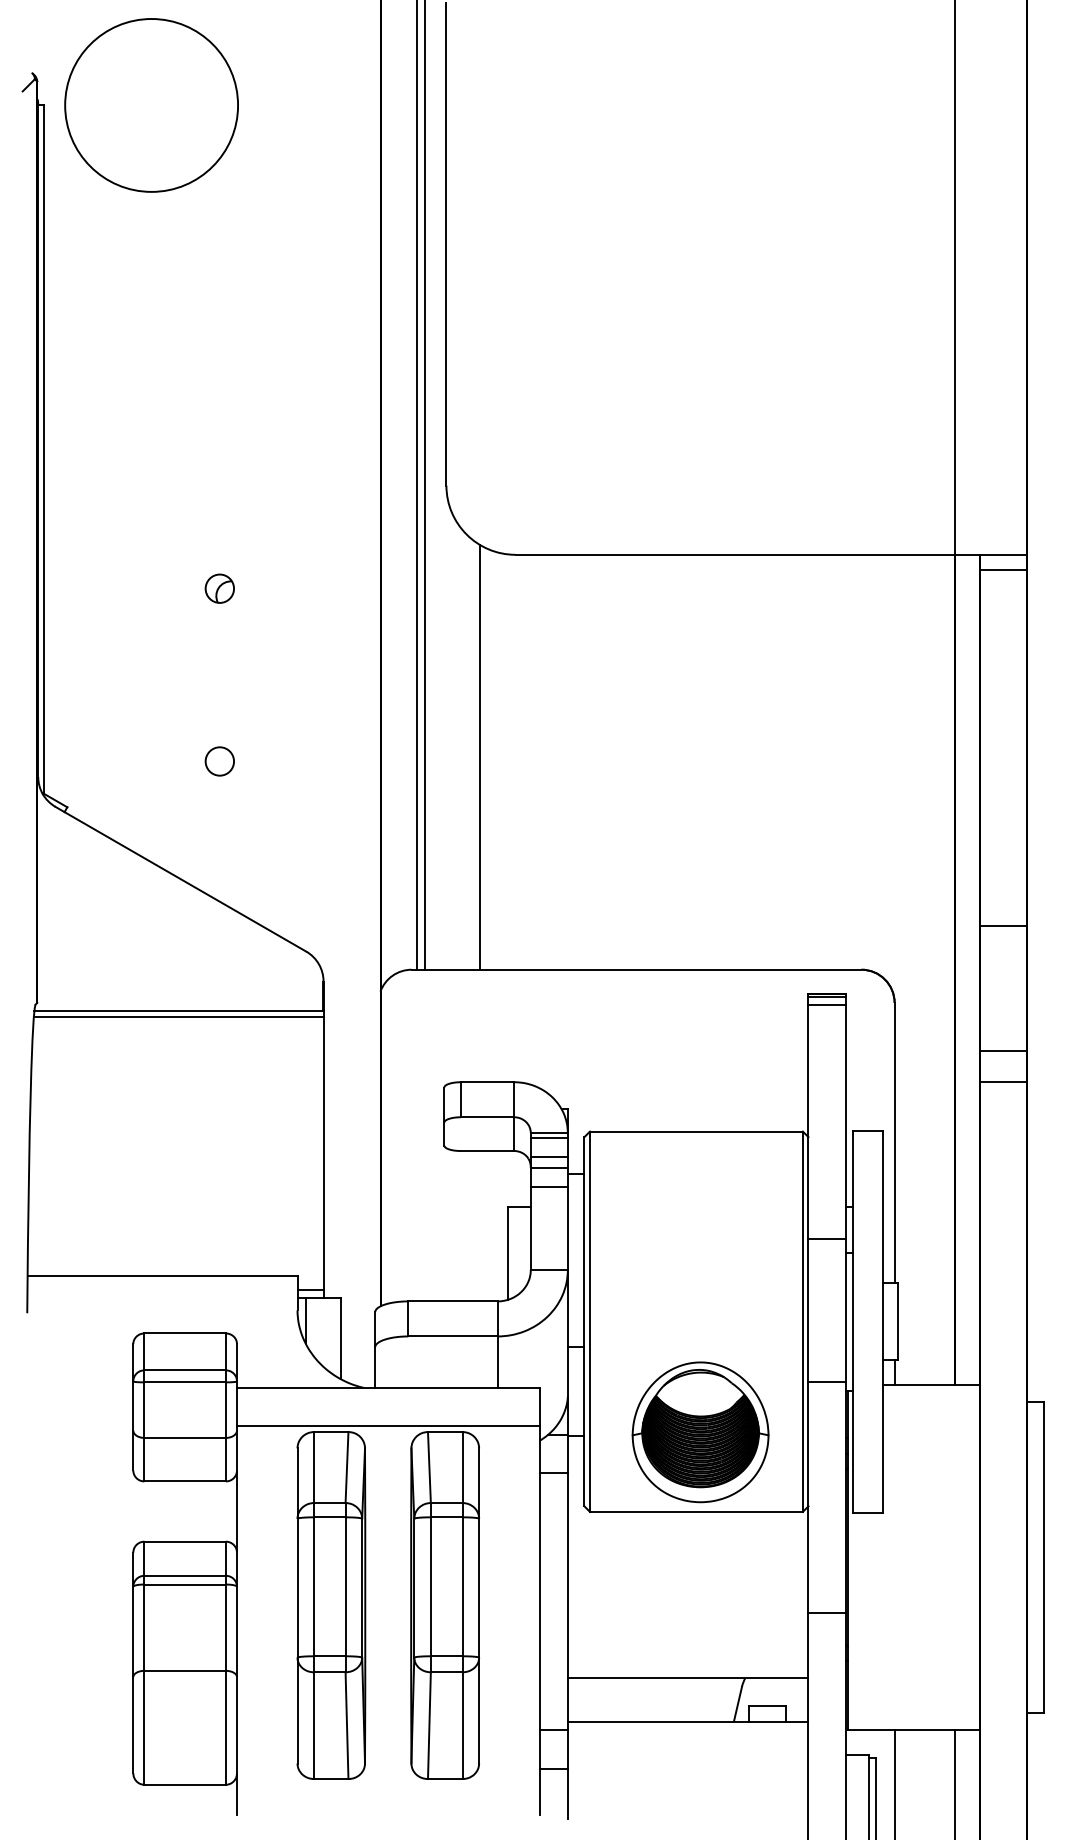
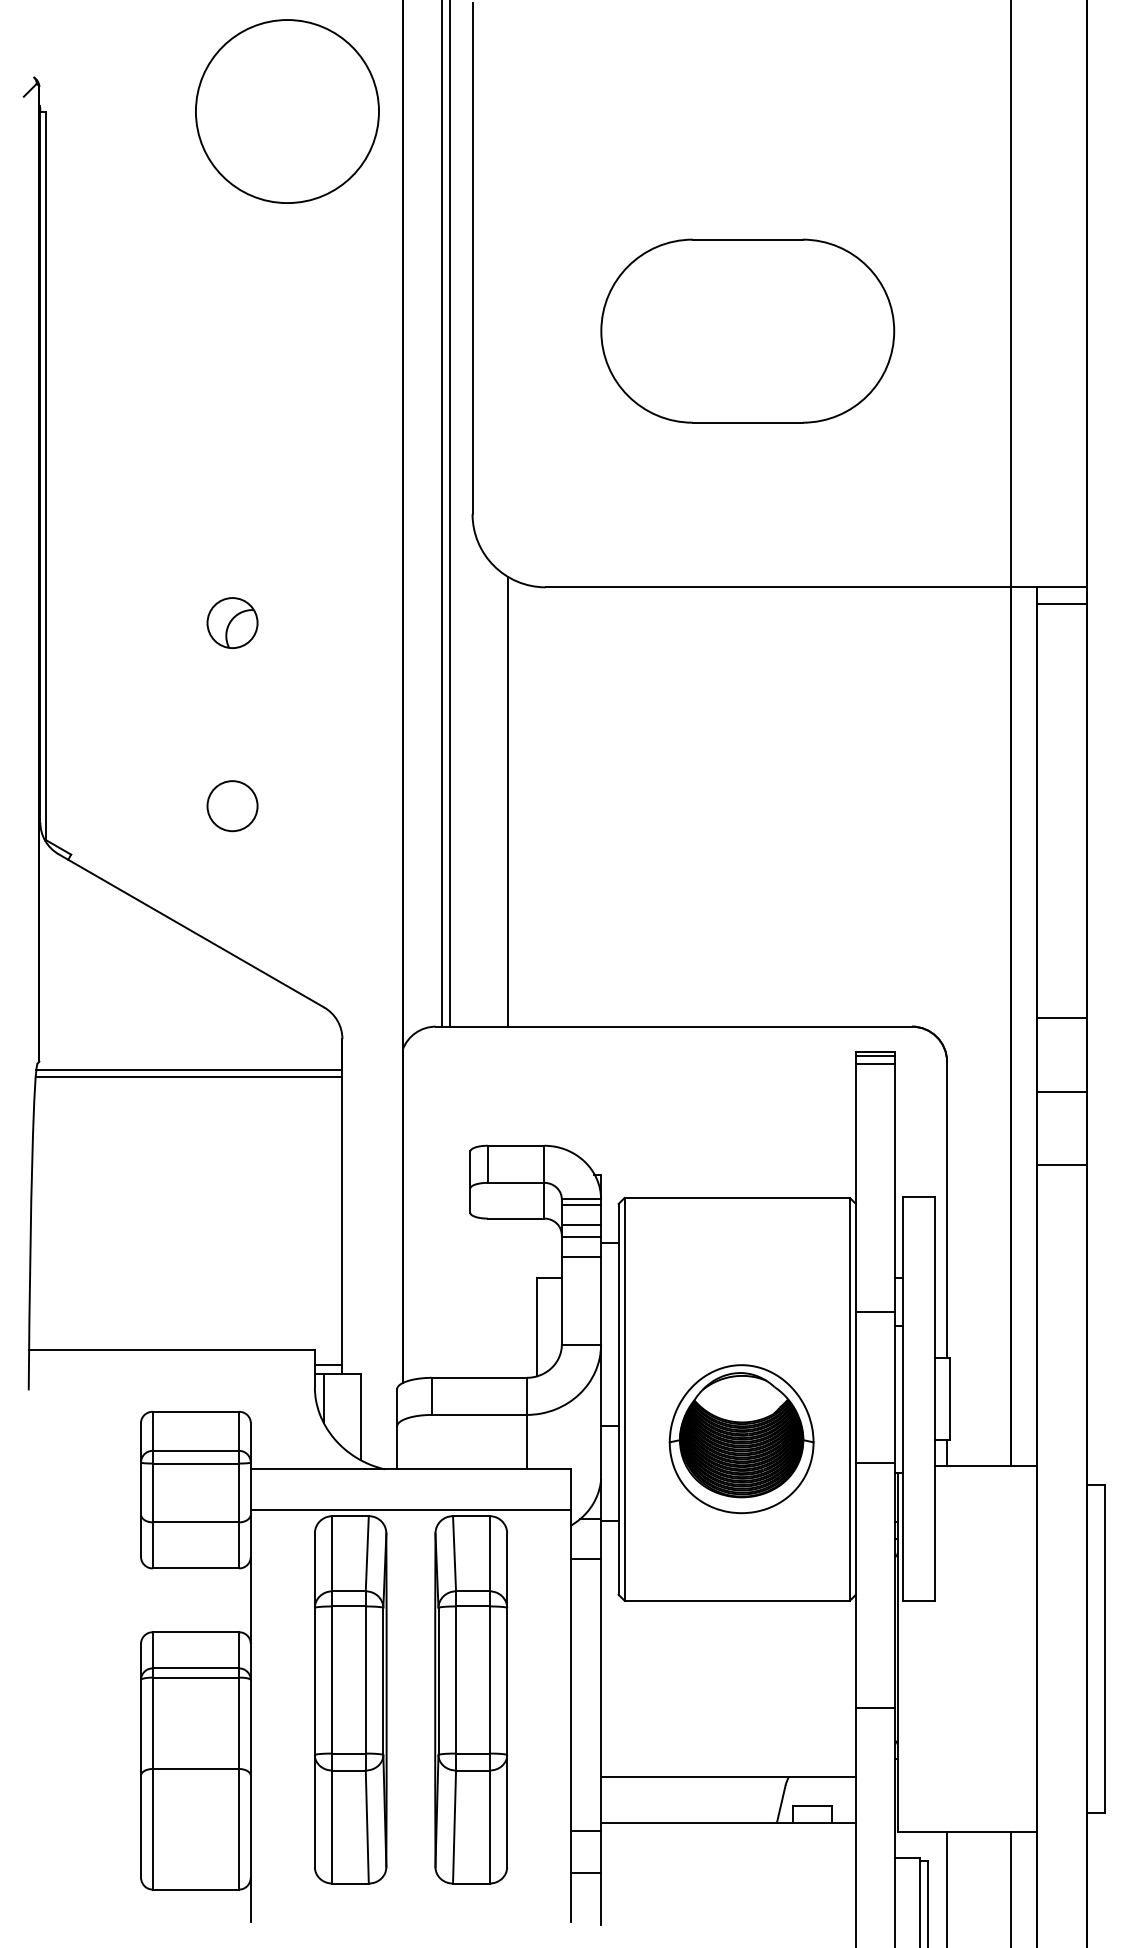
circle: (151, 105) -> (287, 111), moved
part: (706, 312) -> (747, 330), added
part: (219, 588) -> (232, 623), size x1.67
circle: (219, 761) -> (232, 806), size x1.67
line: (1002, 925) -> (1061, 1017), moved
line: (1002, 1051) -> (1061, 1165), moved
line: (1002, 1082) -> (1061, 1092), moved
part: (700, 1432) -> (741, 1439), moved

